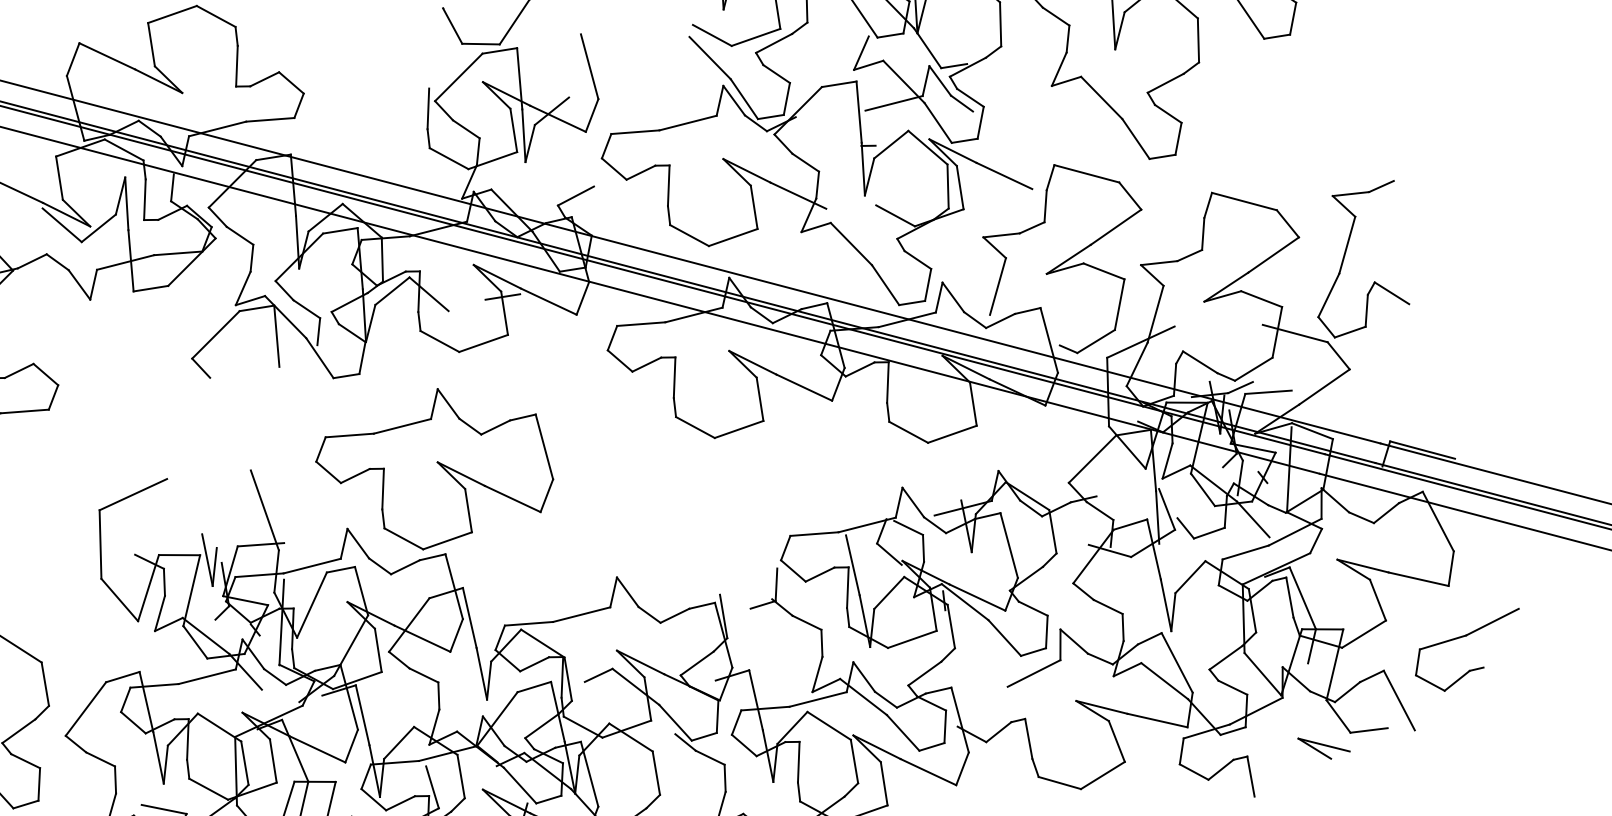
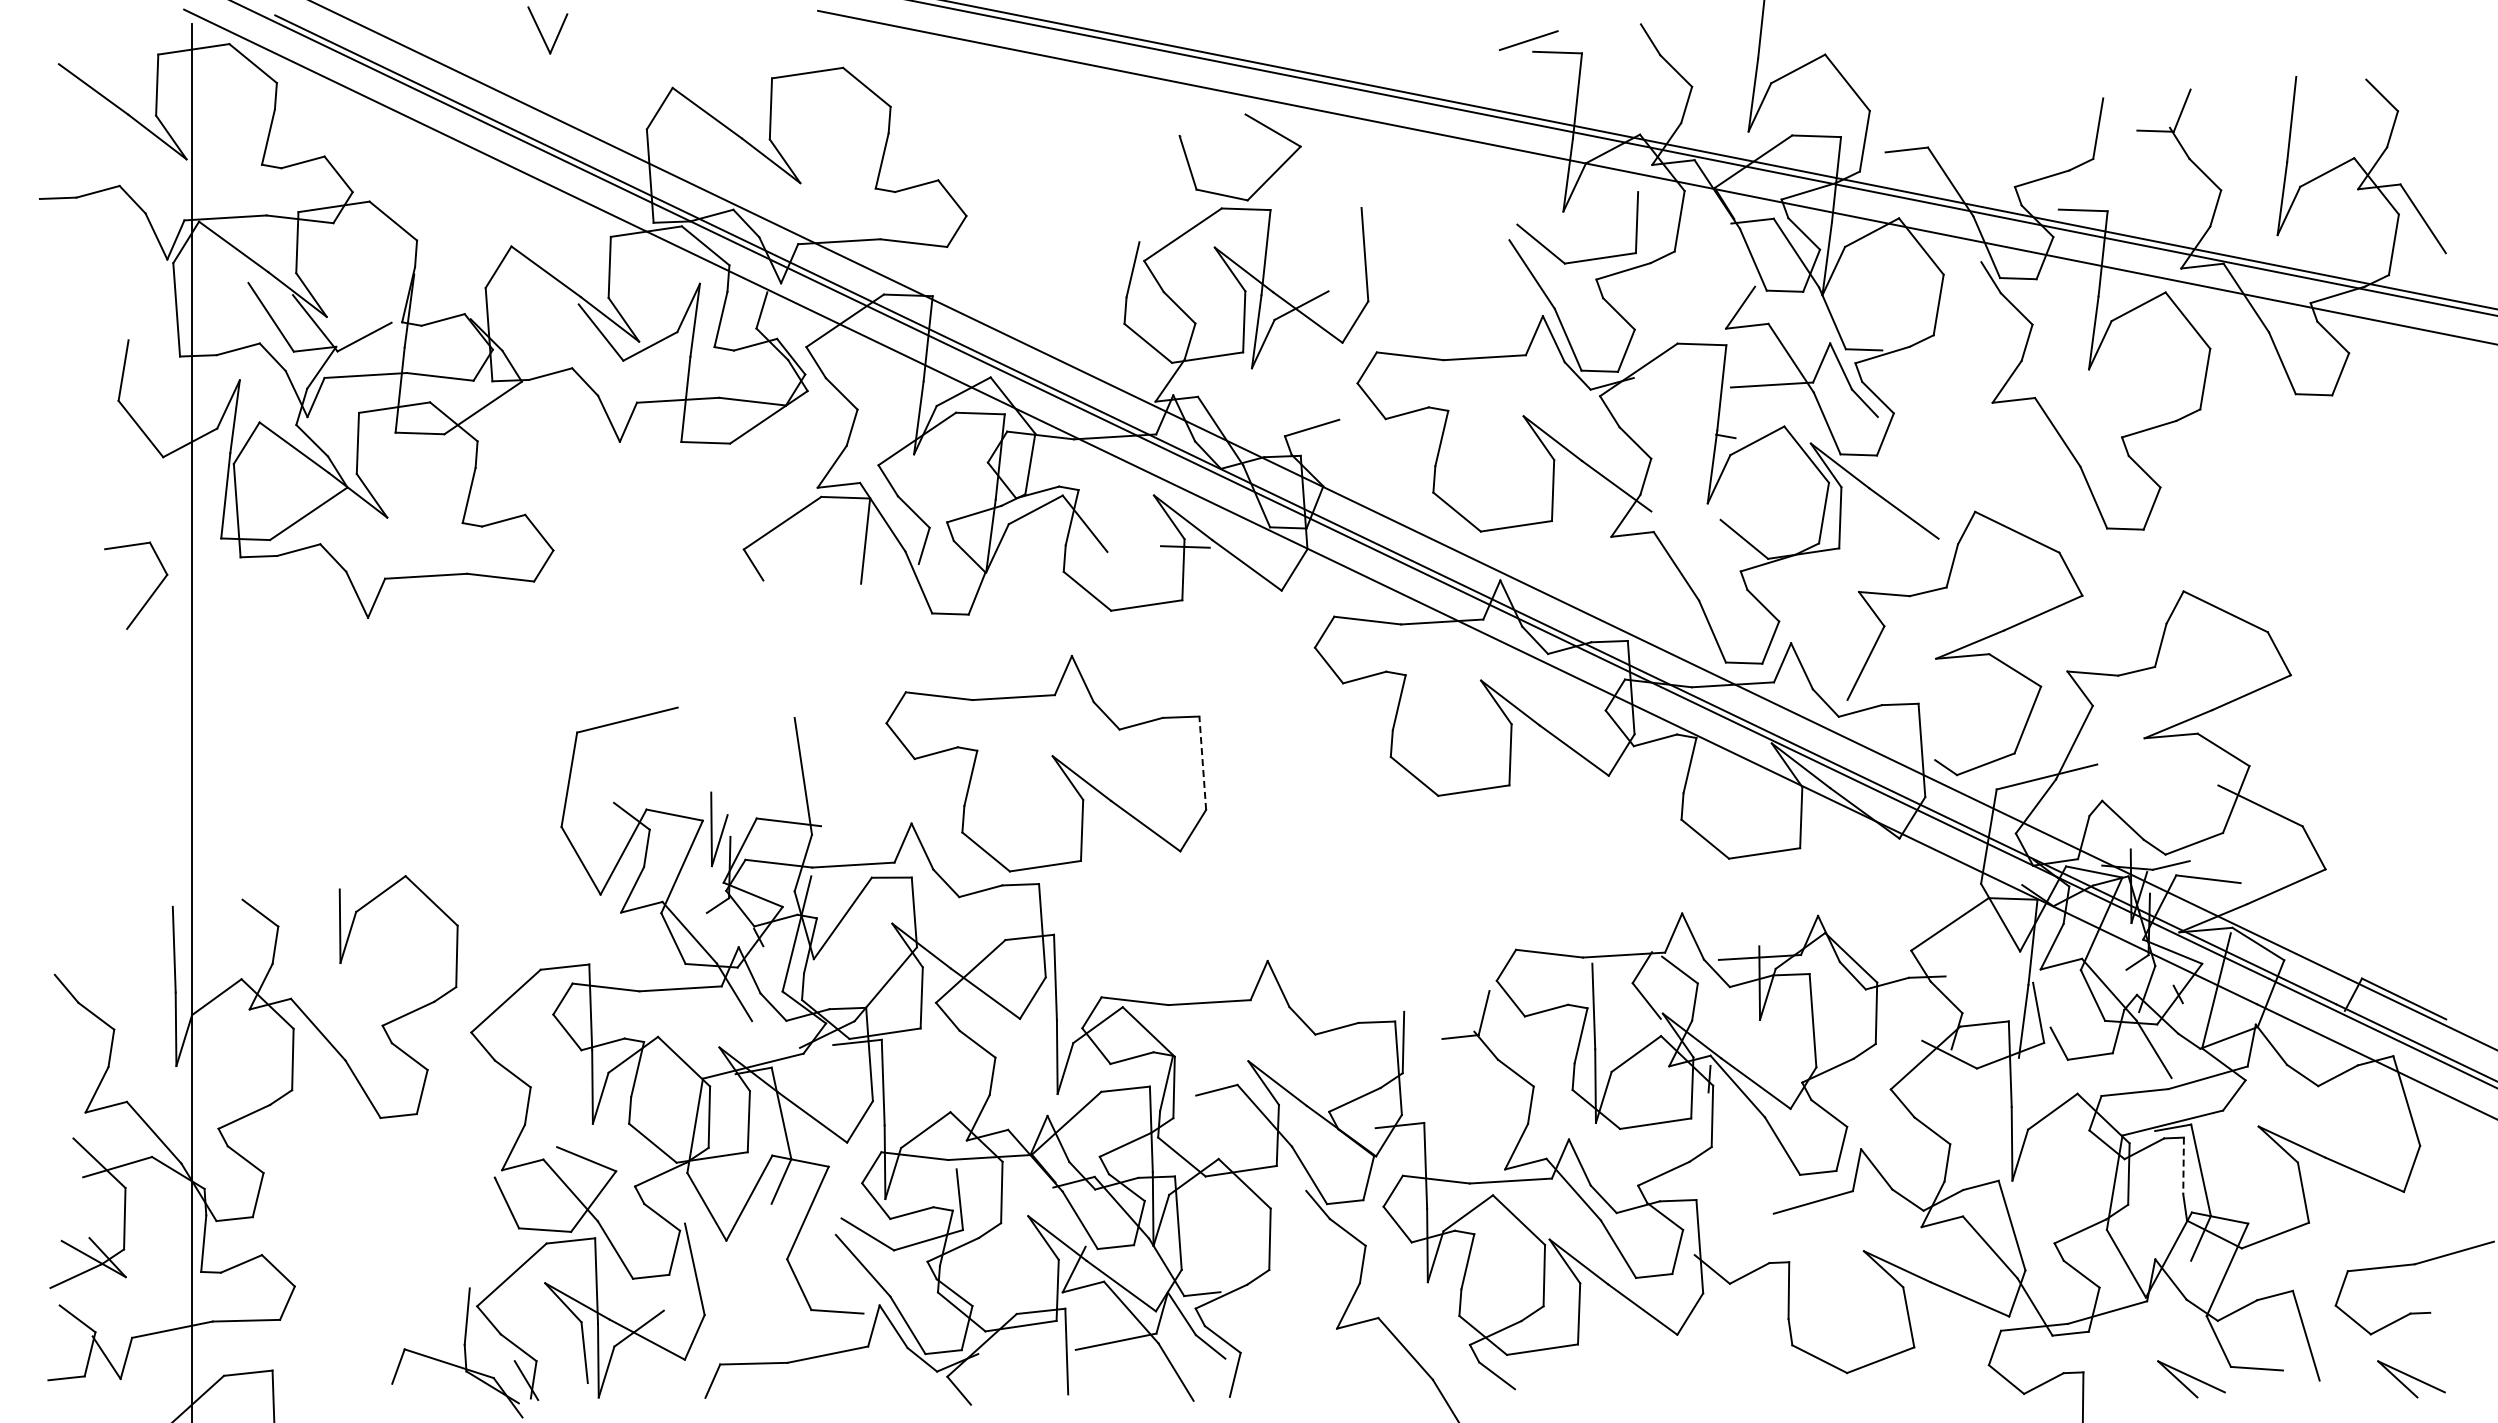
part: (1344, 257) -> (2348, 714), removed
line: (544, 447) -> (1202, 763), solid -> dashed
line: (1289, 597) -> (2183, 1166), solid -> dashed
part: (1479, 717) -> (2411, 1379), added

